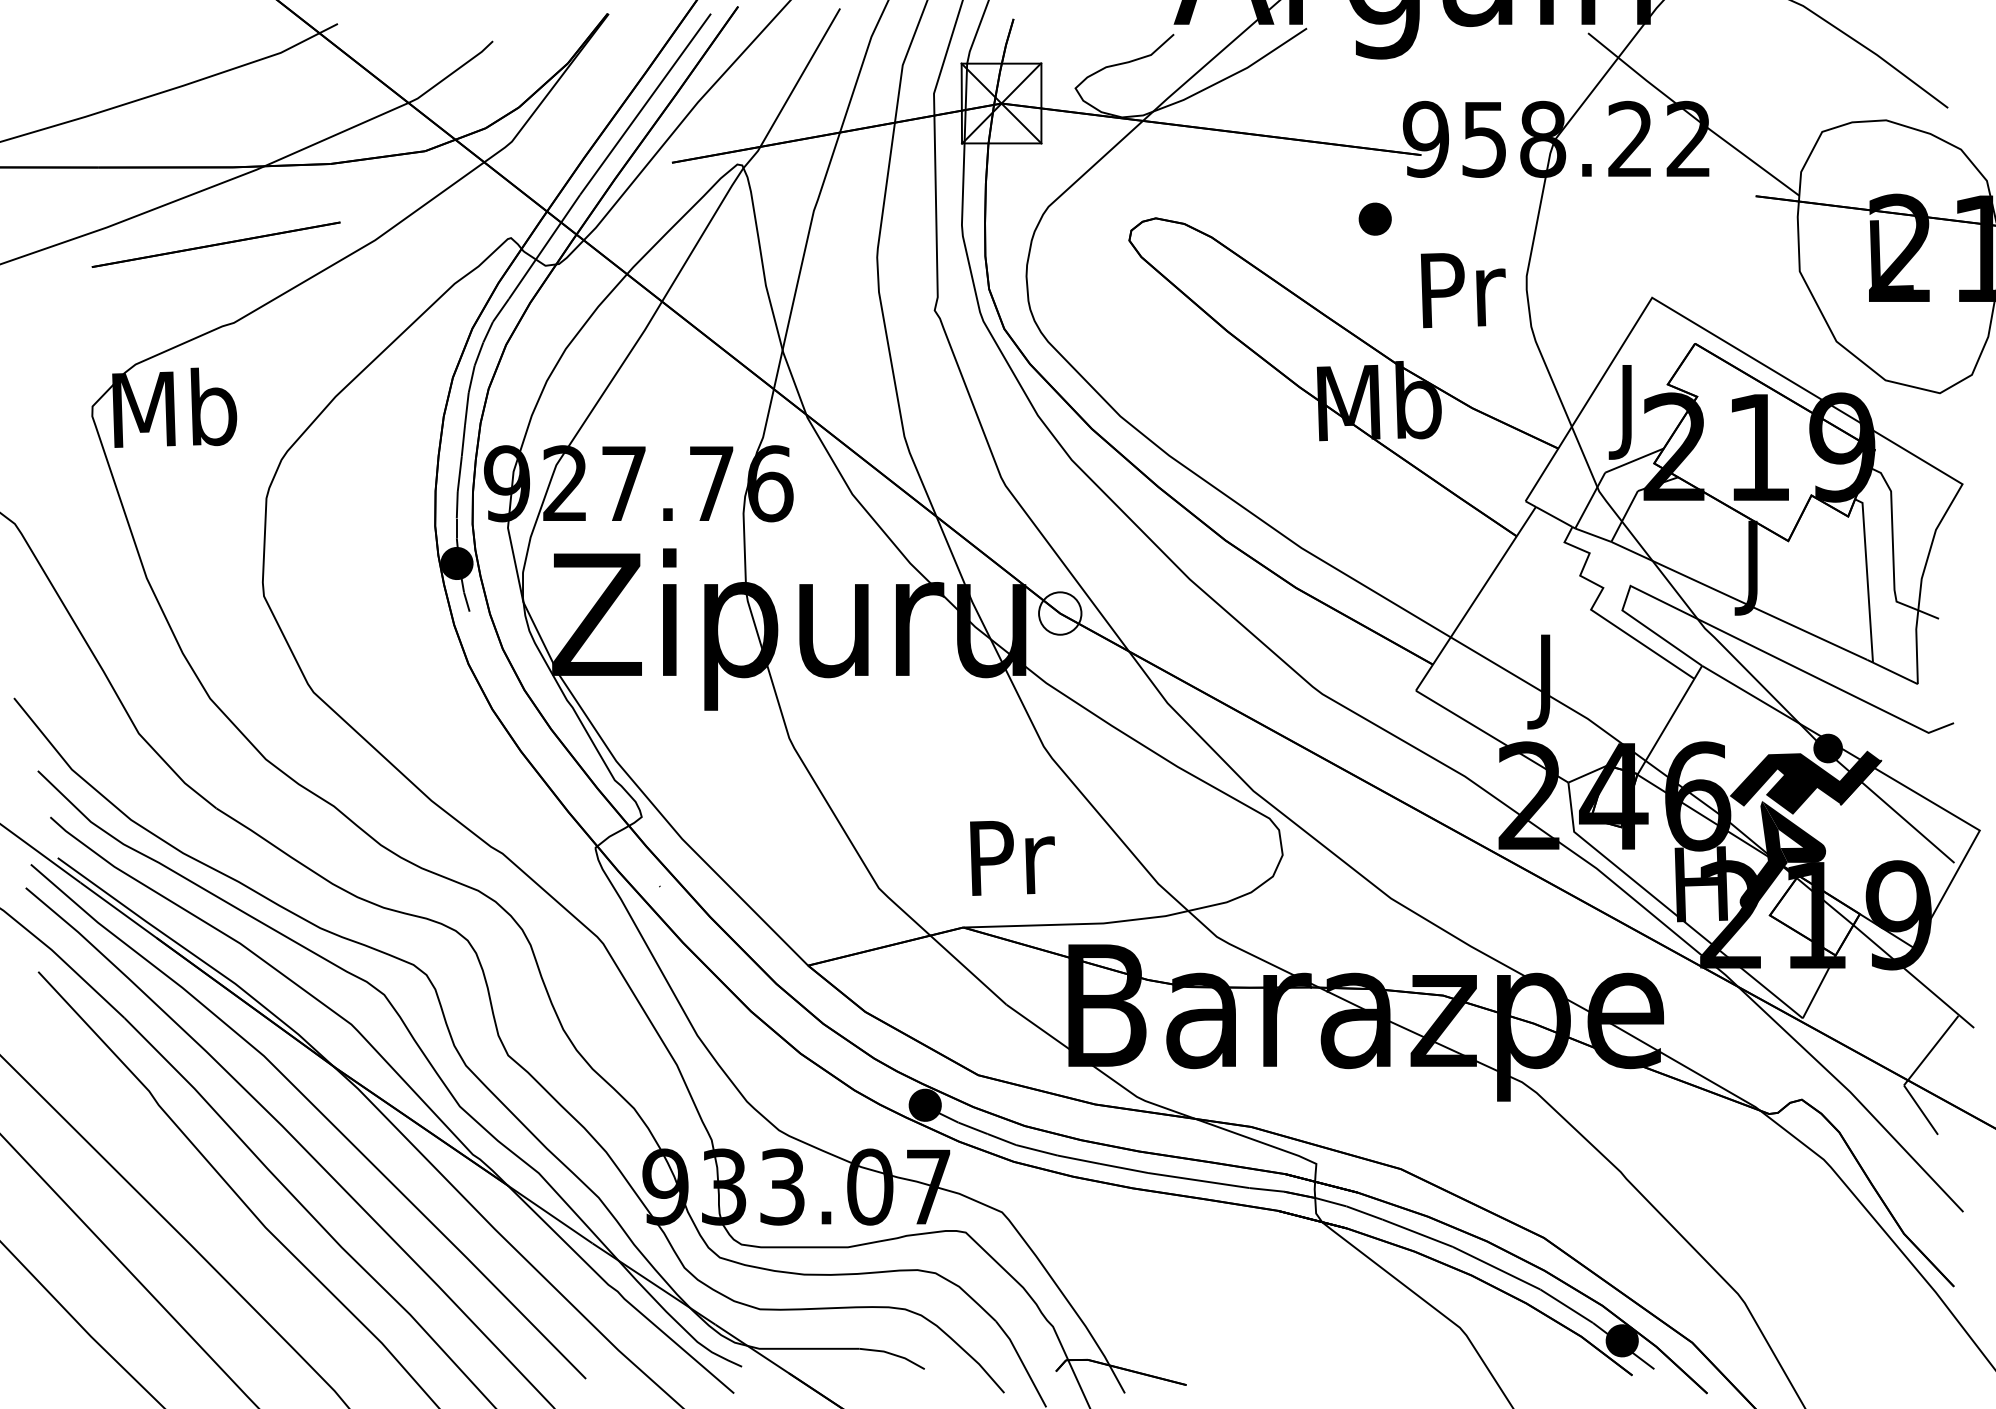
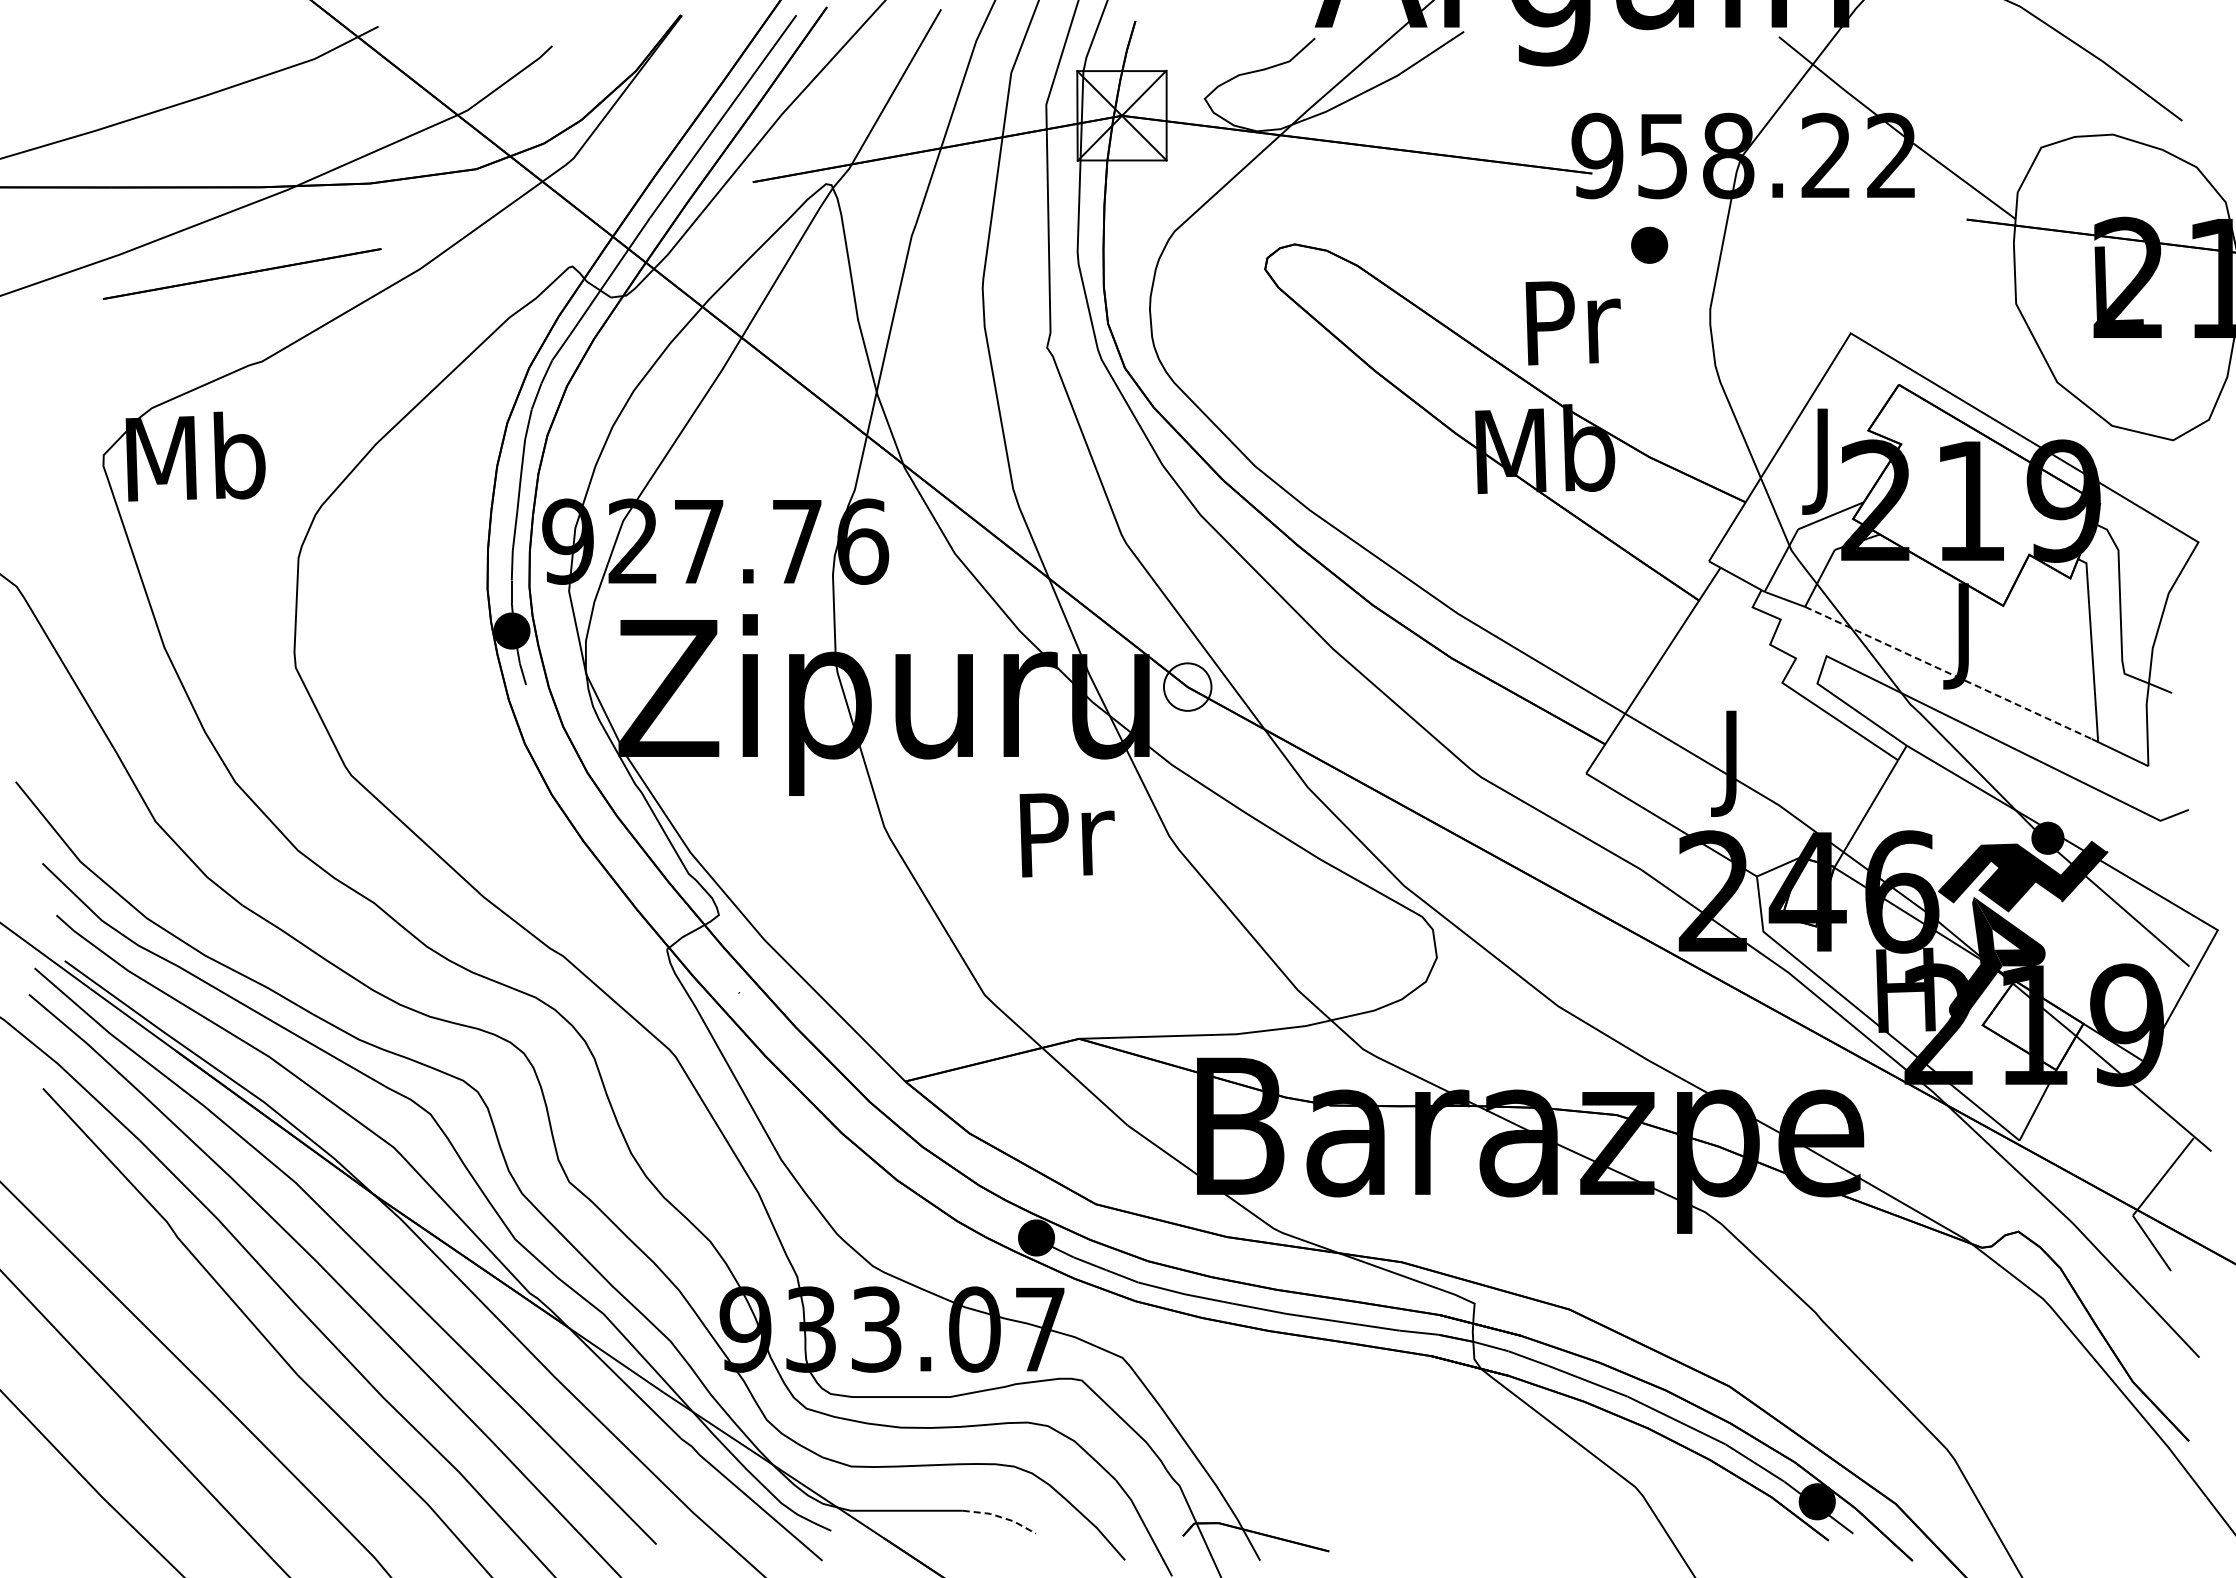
part: (1375, 218) -> (1649, 244), moved
text: (1462, 290) -> (1572, 323), moved
line: (1739, 600) -> (1948, 672), solid -> dashed
text: (1011, 858) -> (1066, 835), moved
line: (894, 1354) -> (1001, 1517), solid -> dashed

